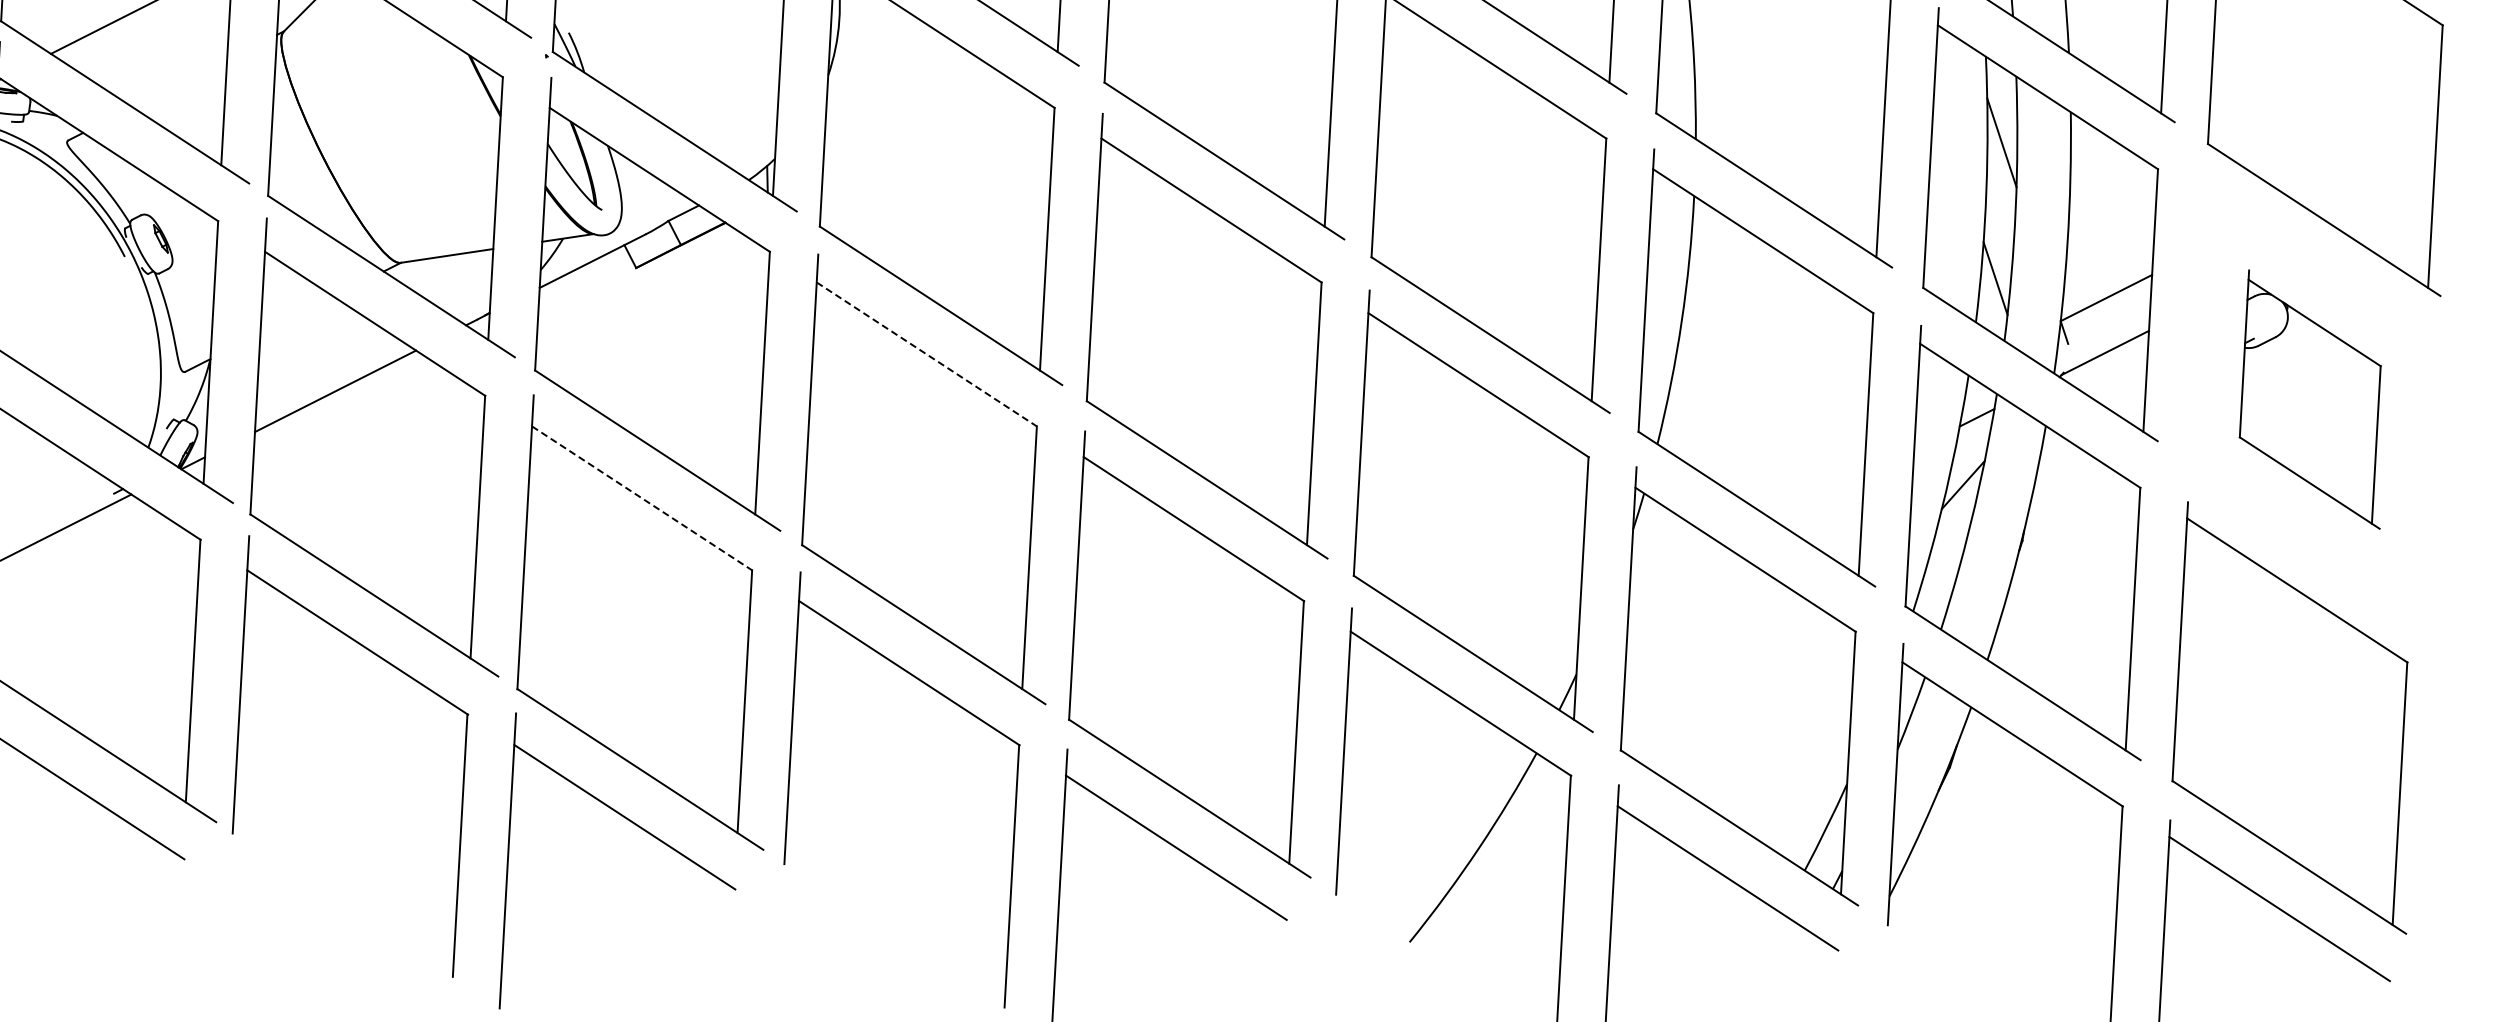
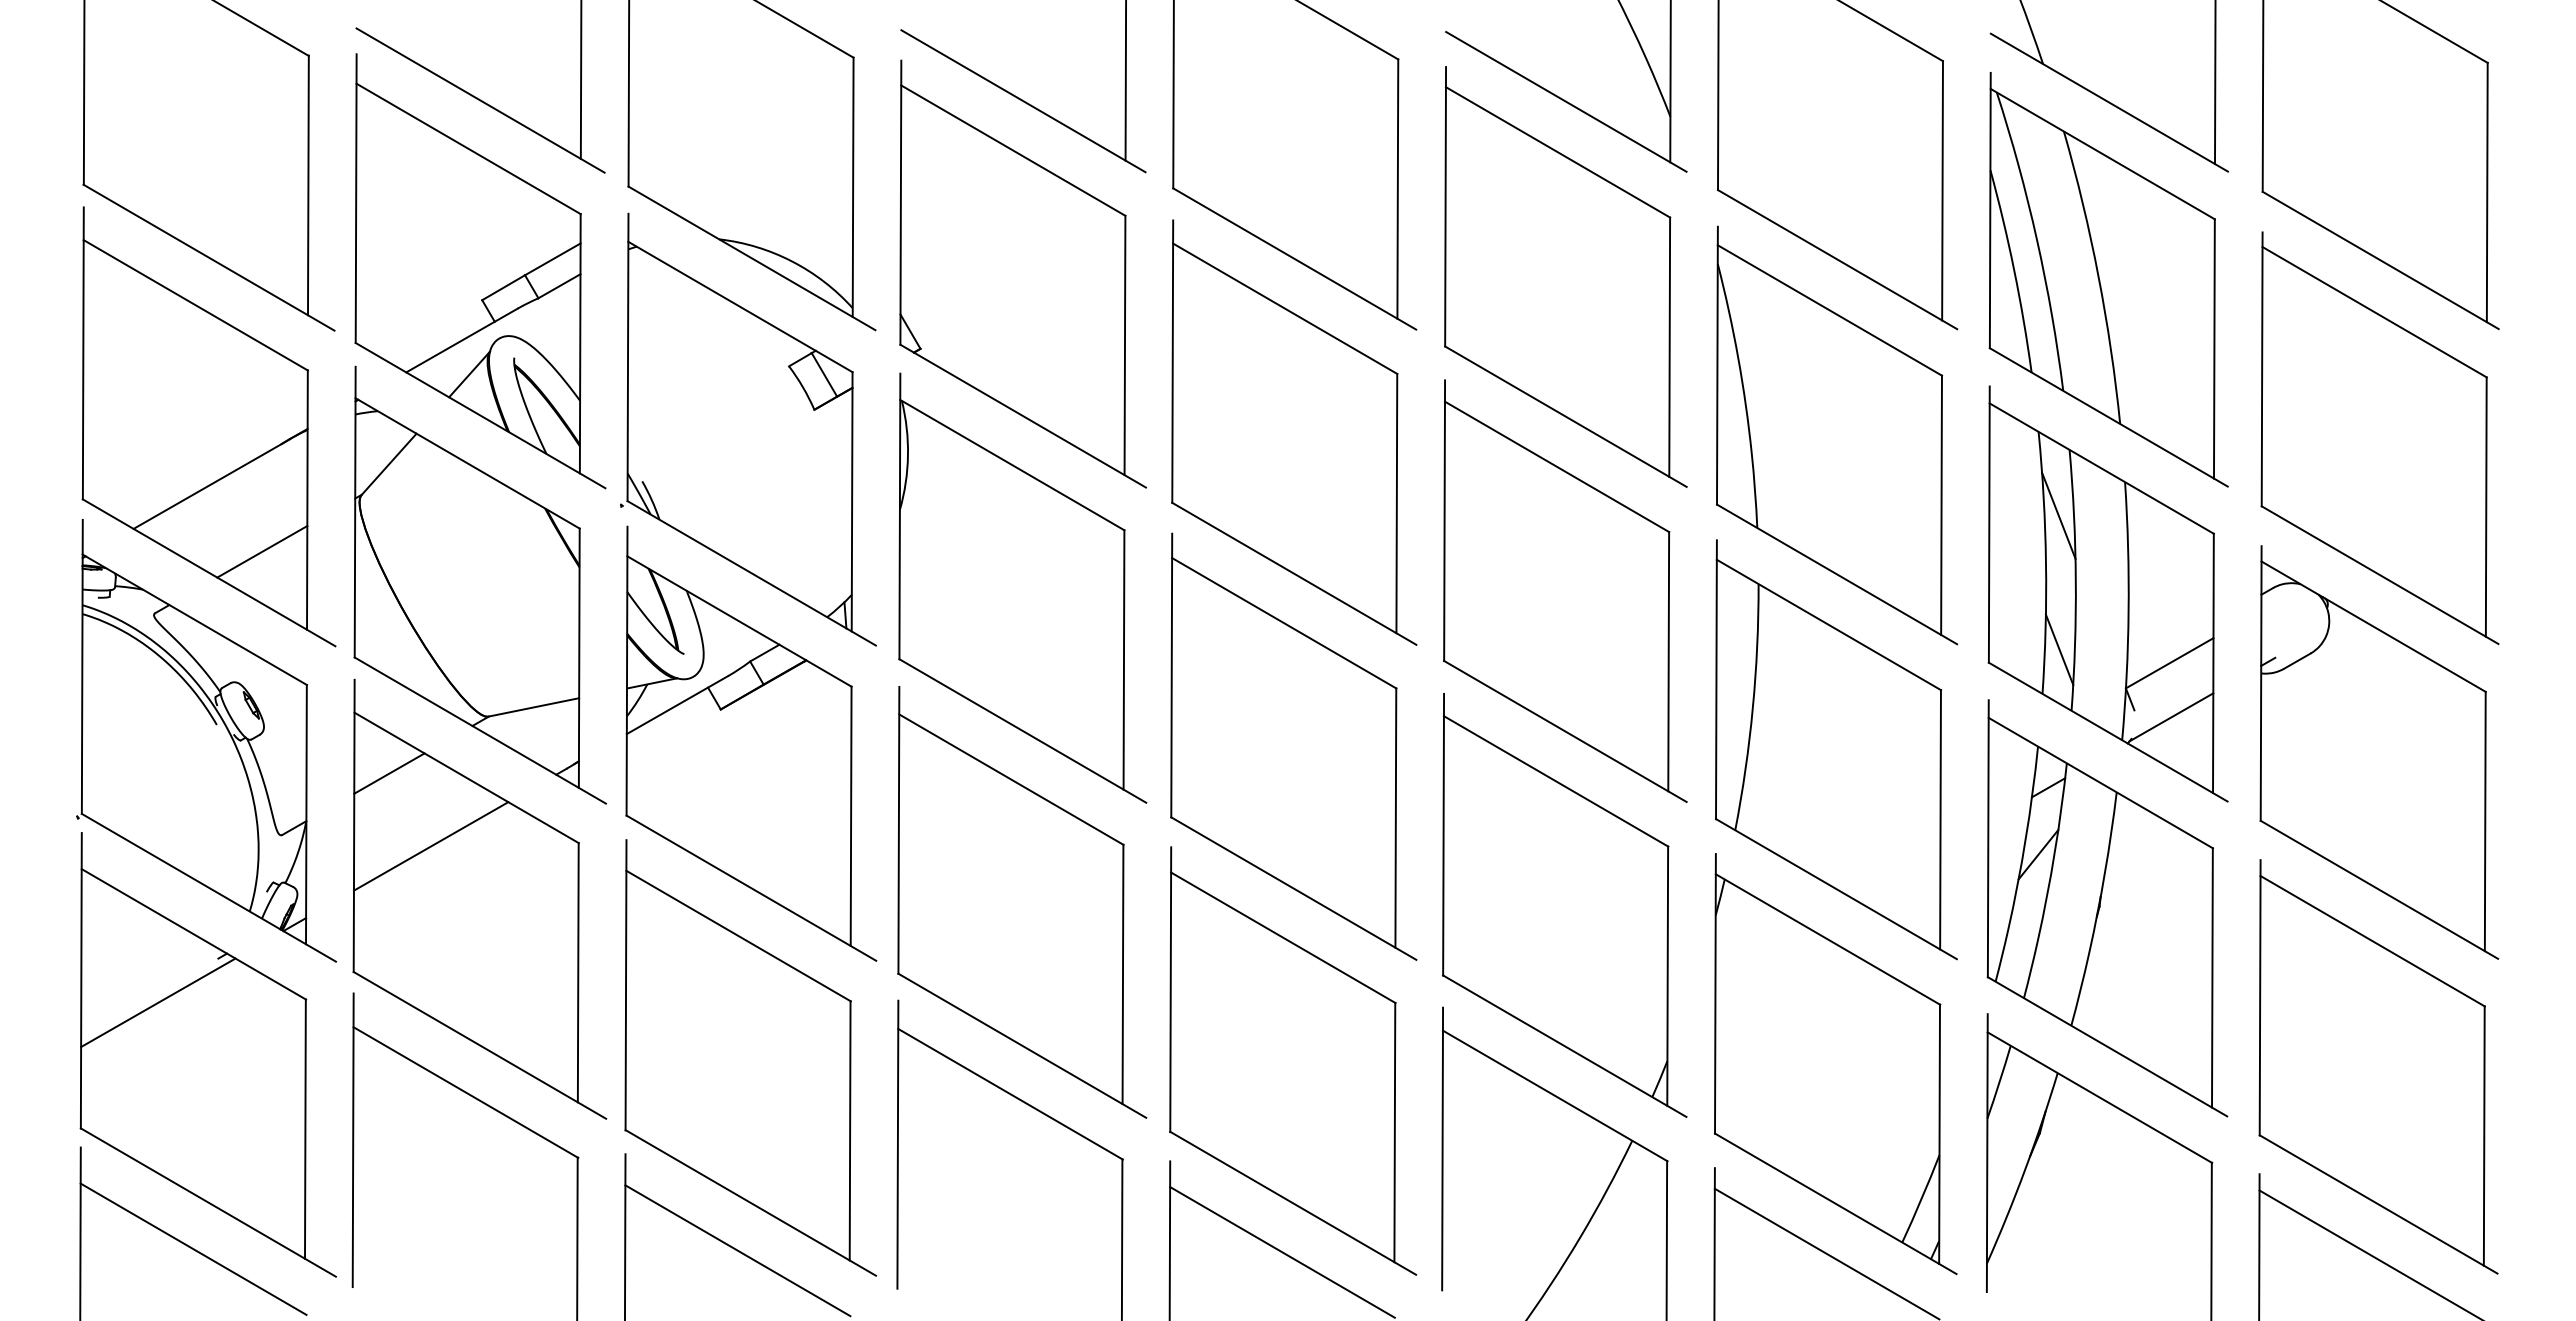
line: (180, 83) -> (262, 551), added
line: (297, 315) -> (389, 773), added
line: (926, 354) -> (1011, 779), dashed -> solid
part: (2314, 399) -> (2379, 752), size x1.67
line: (642, 498) -> (738, 936), dashed -> solid

